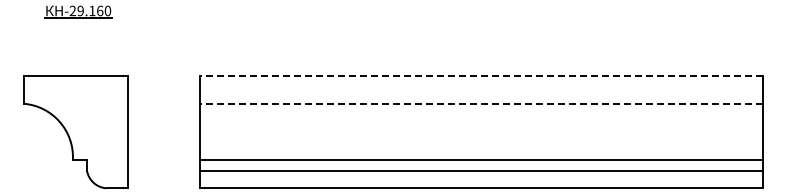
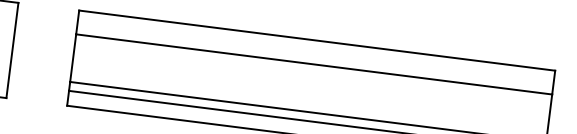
line: (481, 75) -> (317, 40), dashed -> solid
line: (481, 103) -> (314, 64), dashed -> solid

